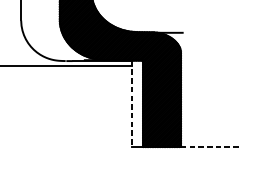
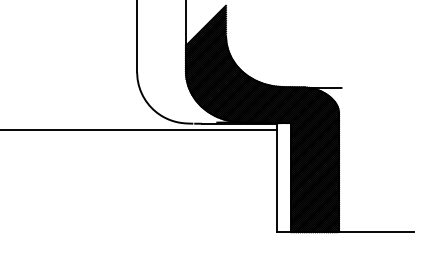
line: (131, 103) -> (276, 177), dashed -> solid
line: (210, 147) -> (376, 232), dashed -> solid

